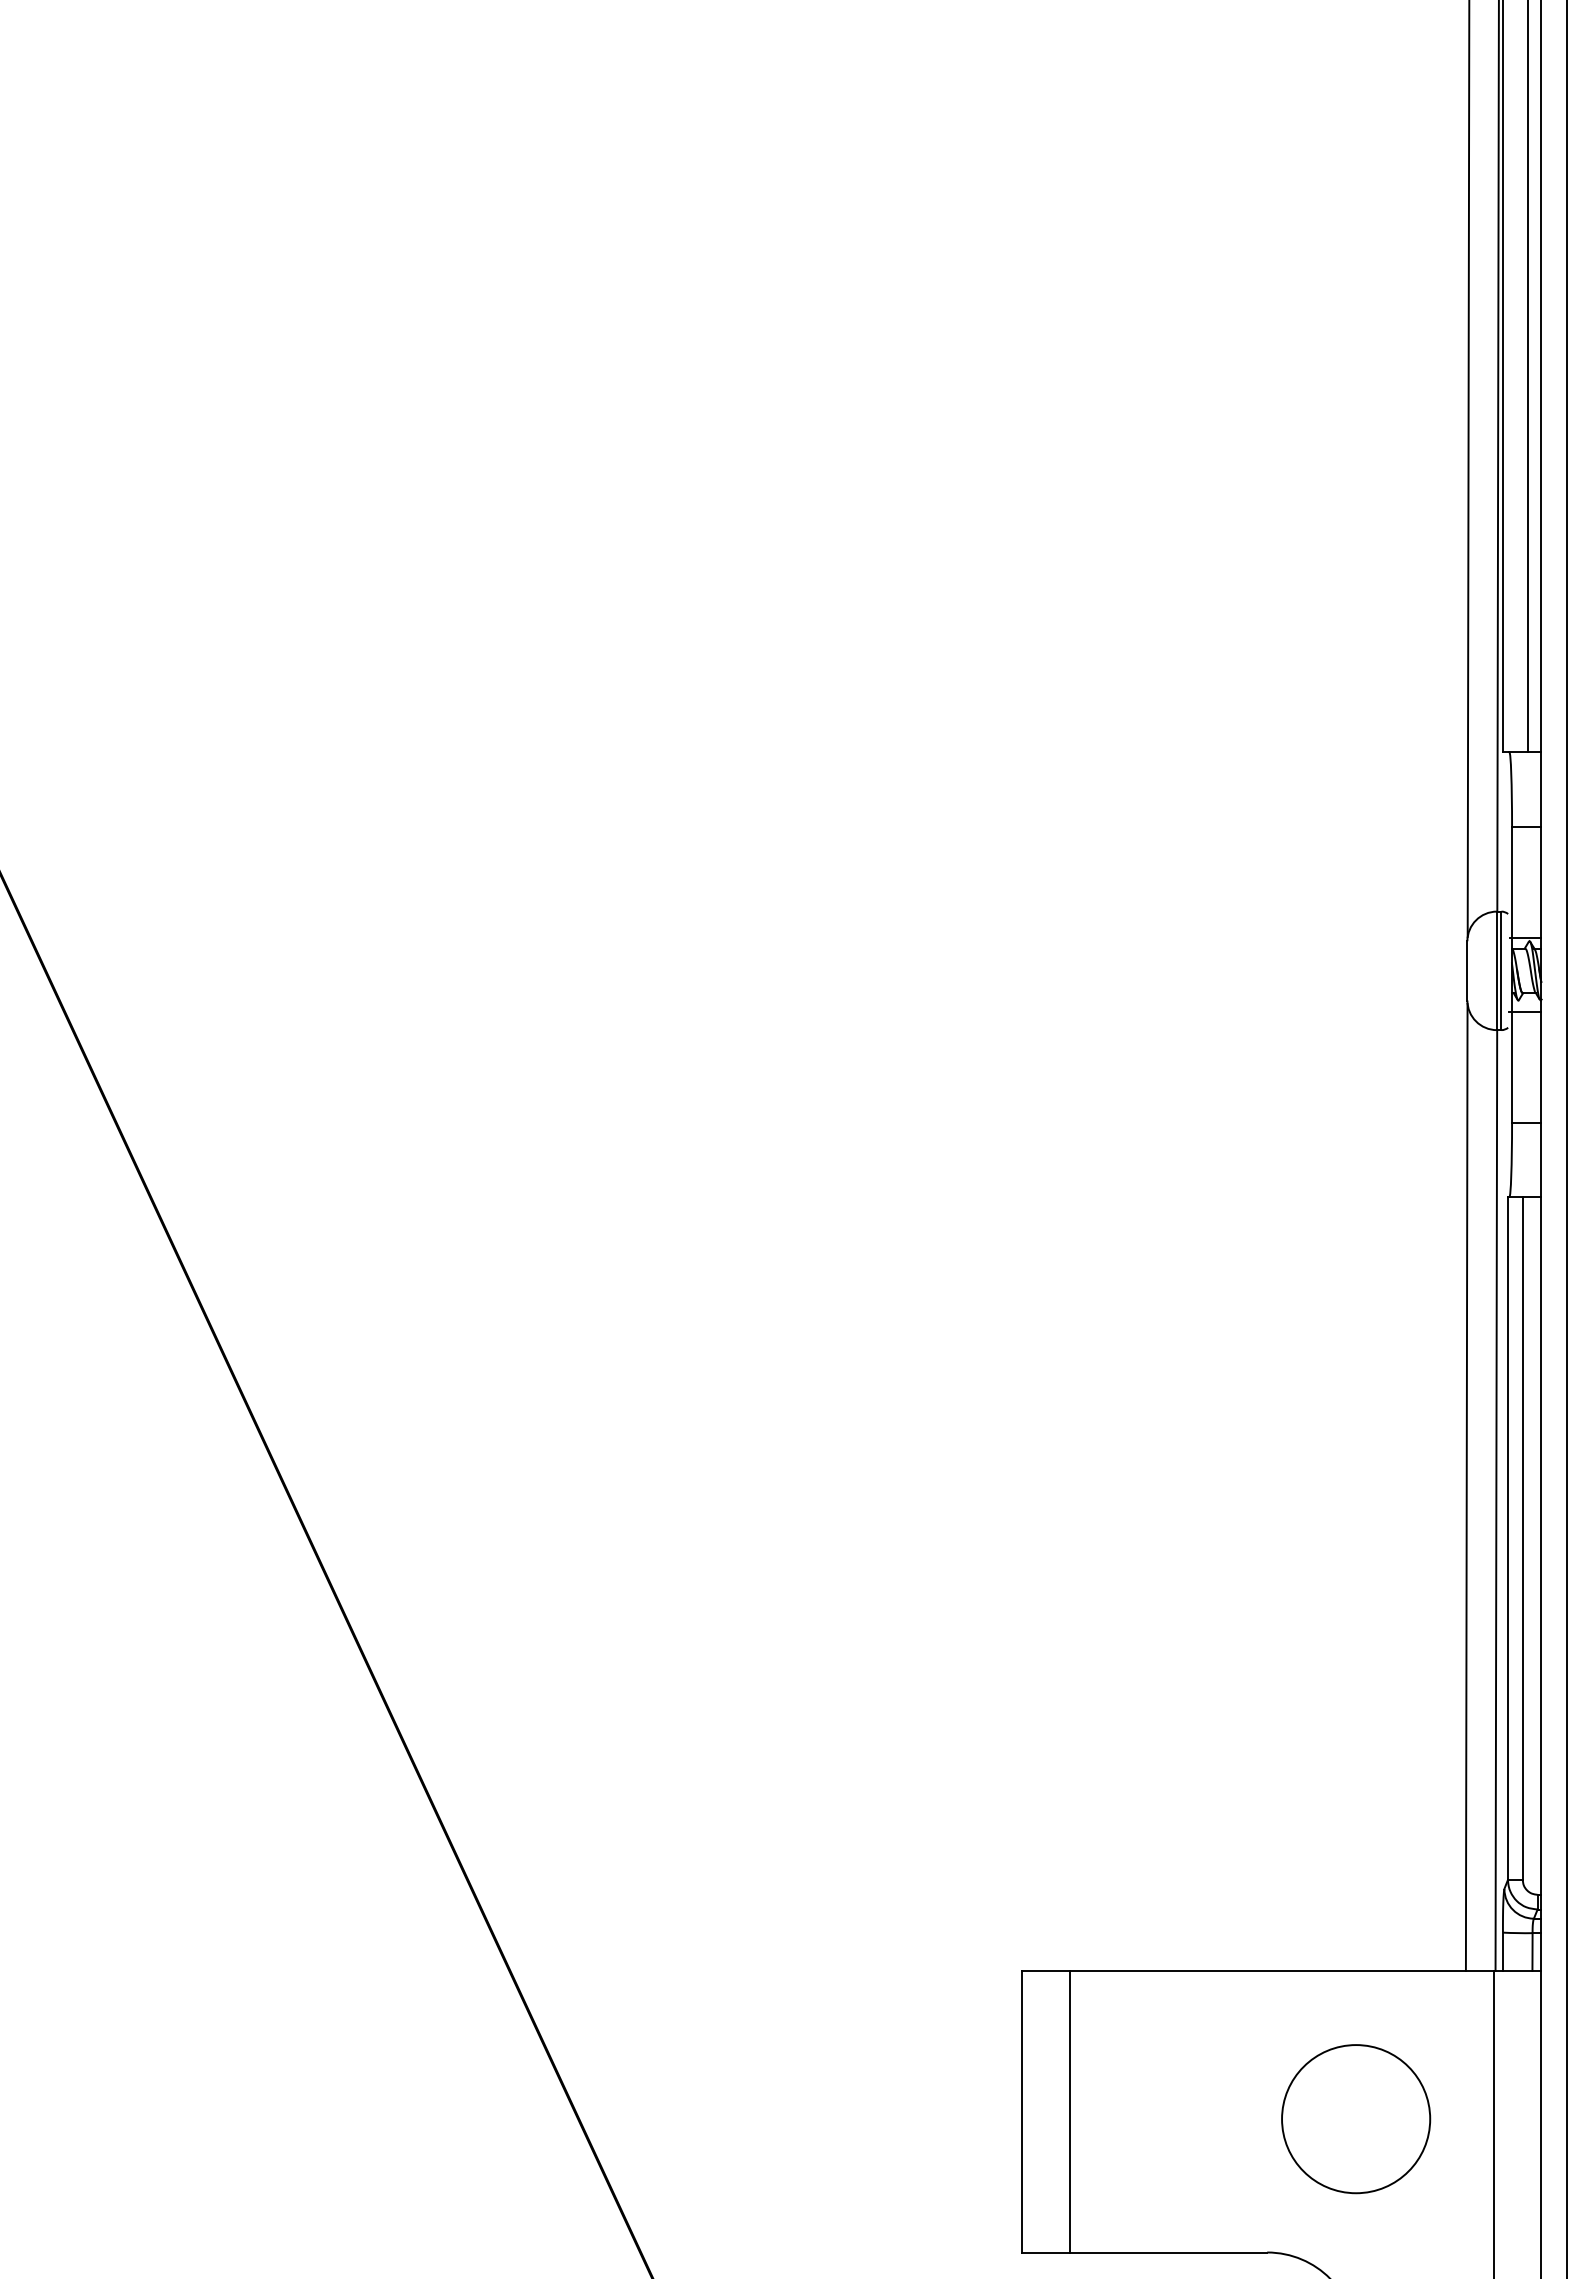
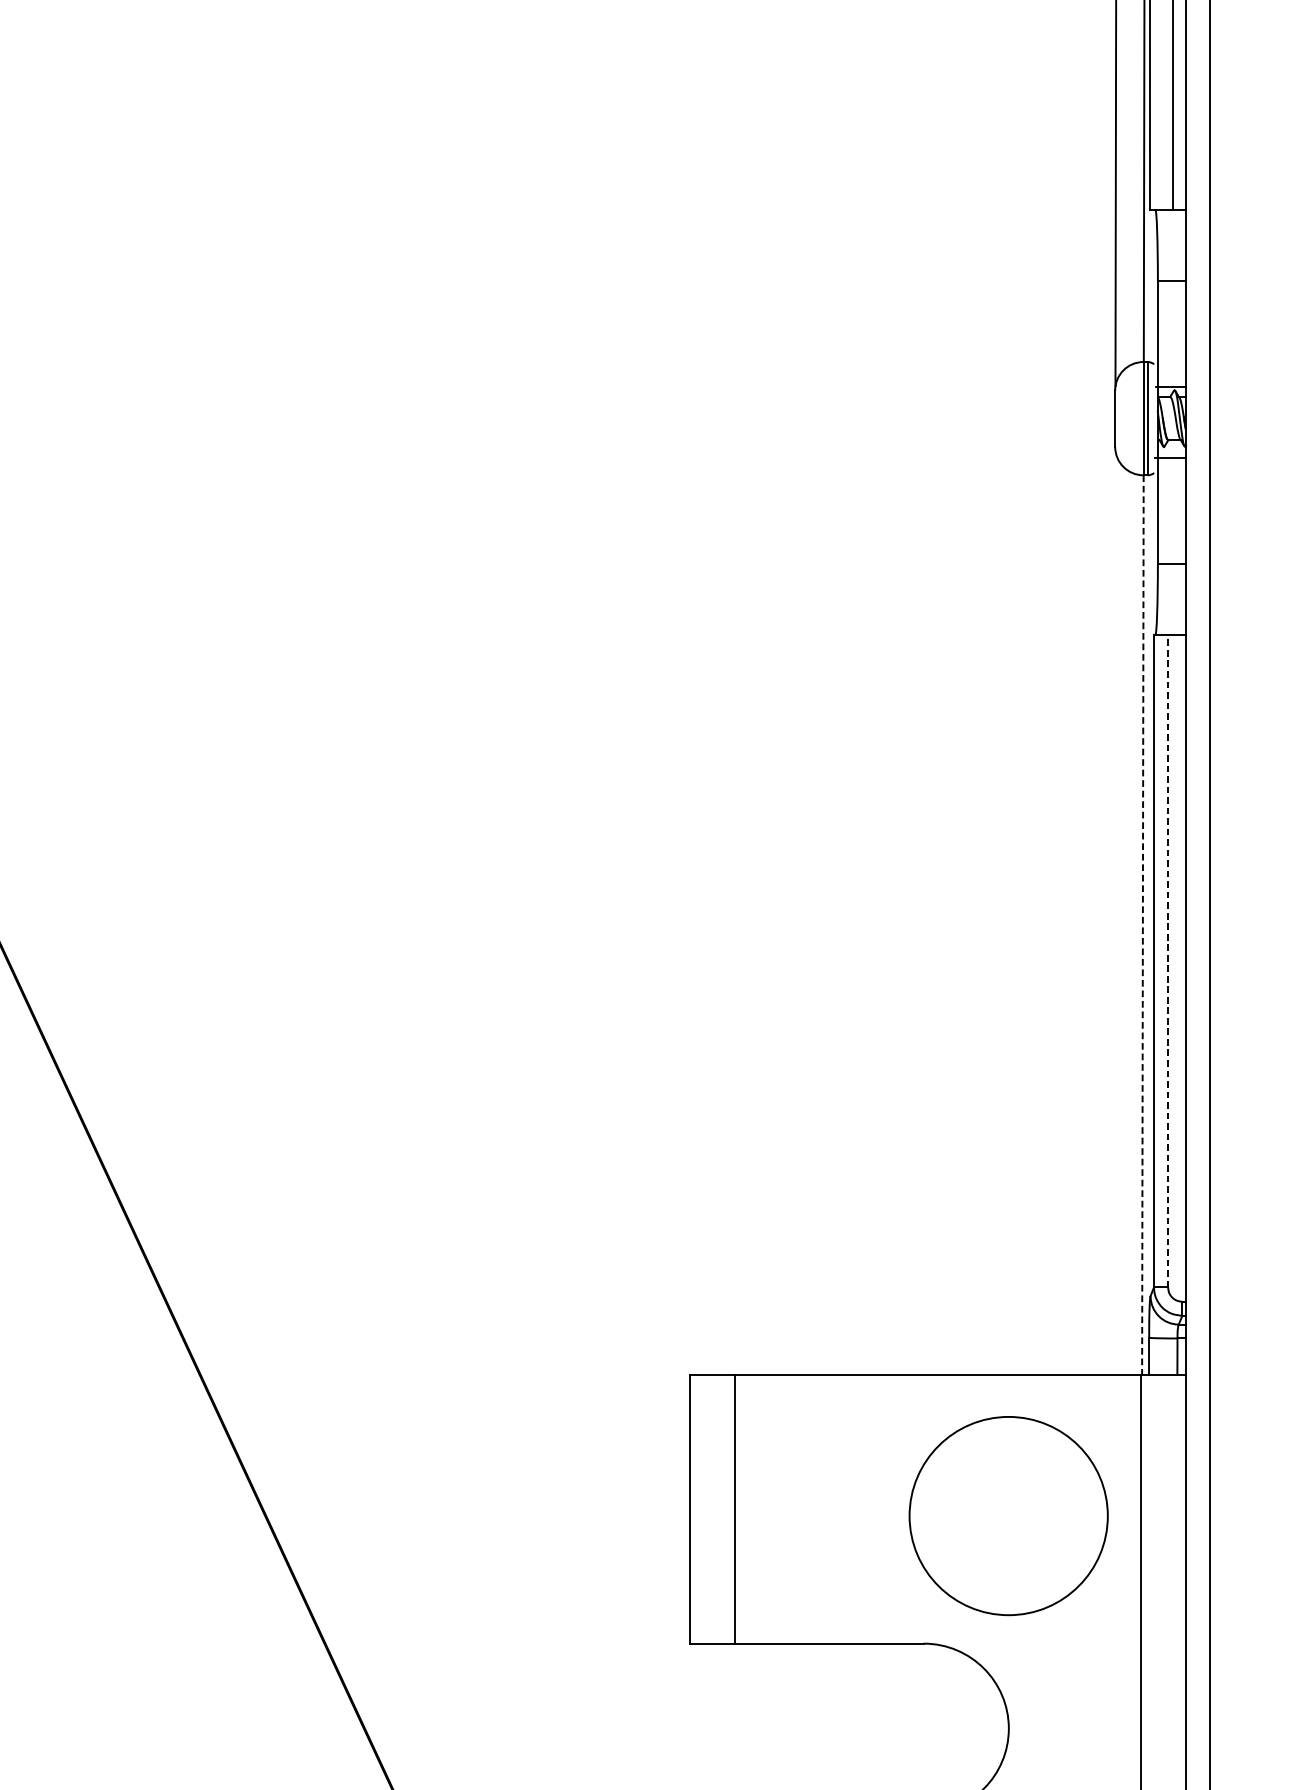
line: (1466, 1486) -> (1114, 911), removed
line: (1496, 1501) -> (1143, 925), solid -> dashed
line: (1522, 1537) -> (1167, 960), solid -> dashed
circle: (1356, 2119) -> (1009, 1516), size x1.4

